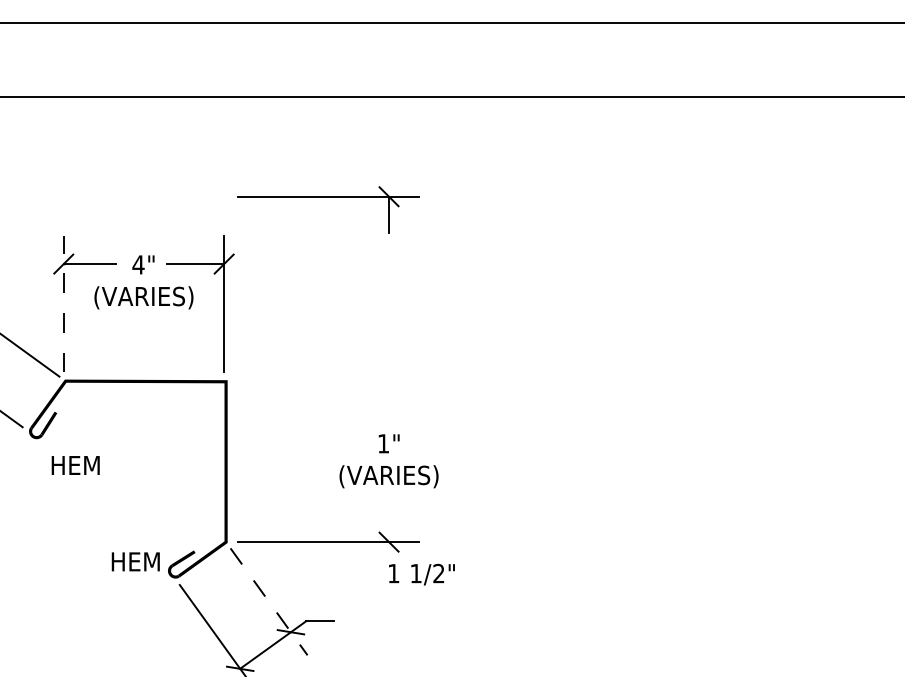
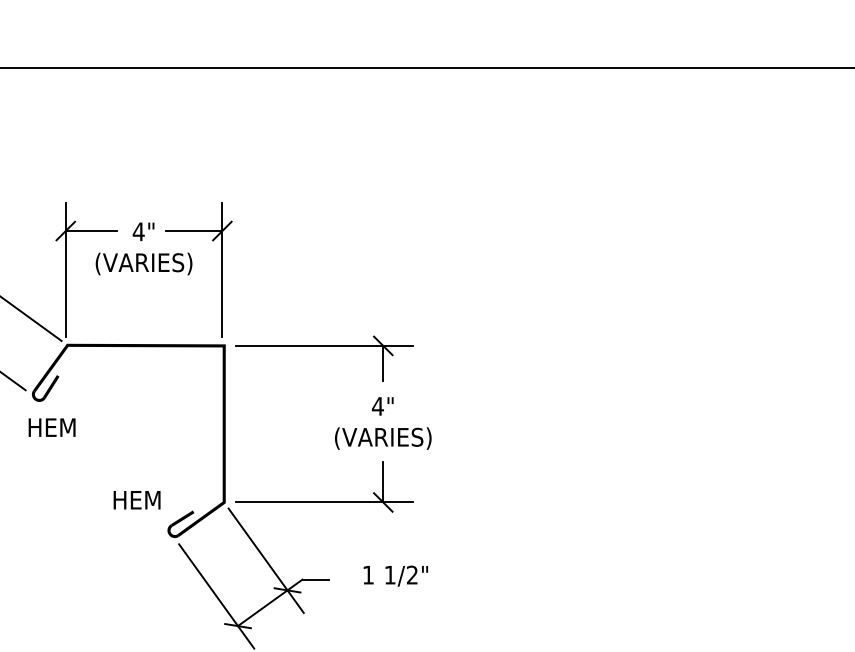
part: (328, 197) -> (324, 346), moved
line: (63, 303) -> (65, 269), dashed -> solid
text: (383, 443) -> (377, 406), 1" -> 4"
text: (75, 465) -> (51, 427), moved
line: (389, 521) -> (383, 482), added
text: (135, 561) -> (136, 499), moved
text: (421, 574) -> (395, 576), moved
line: (269, 601) -> (266, 560), dashed -> solid

